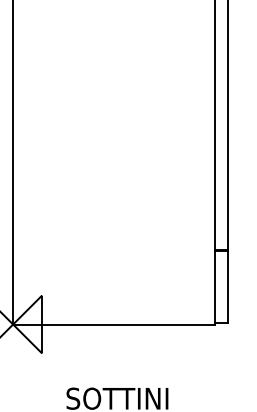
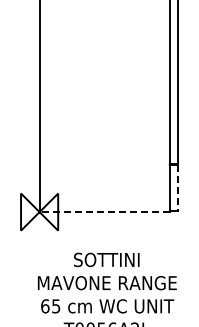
line: (227, 287) -> (177, 188), solid -> dashed
line: (113, 325) -> (104, 212), solid -> dashed

